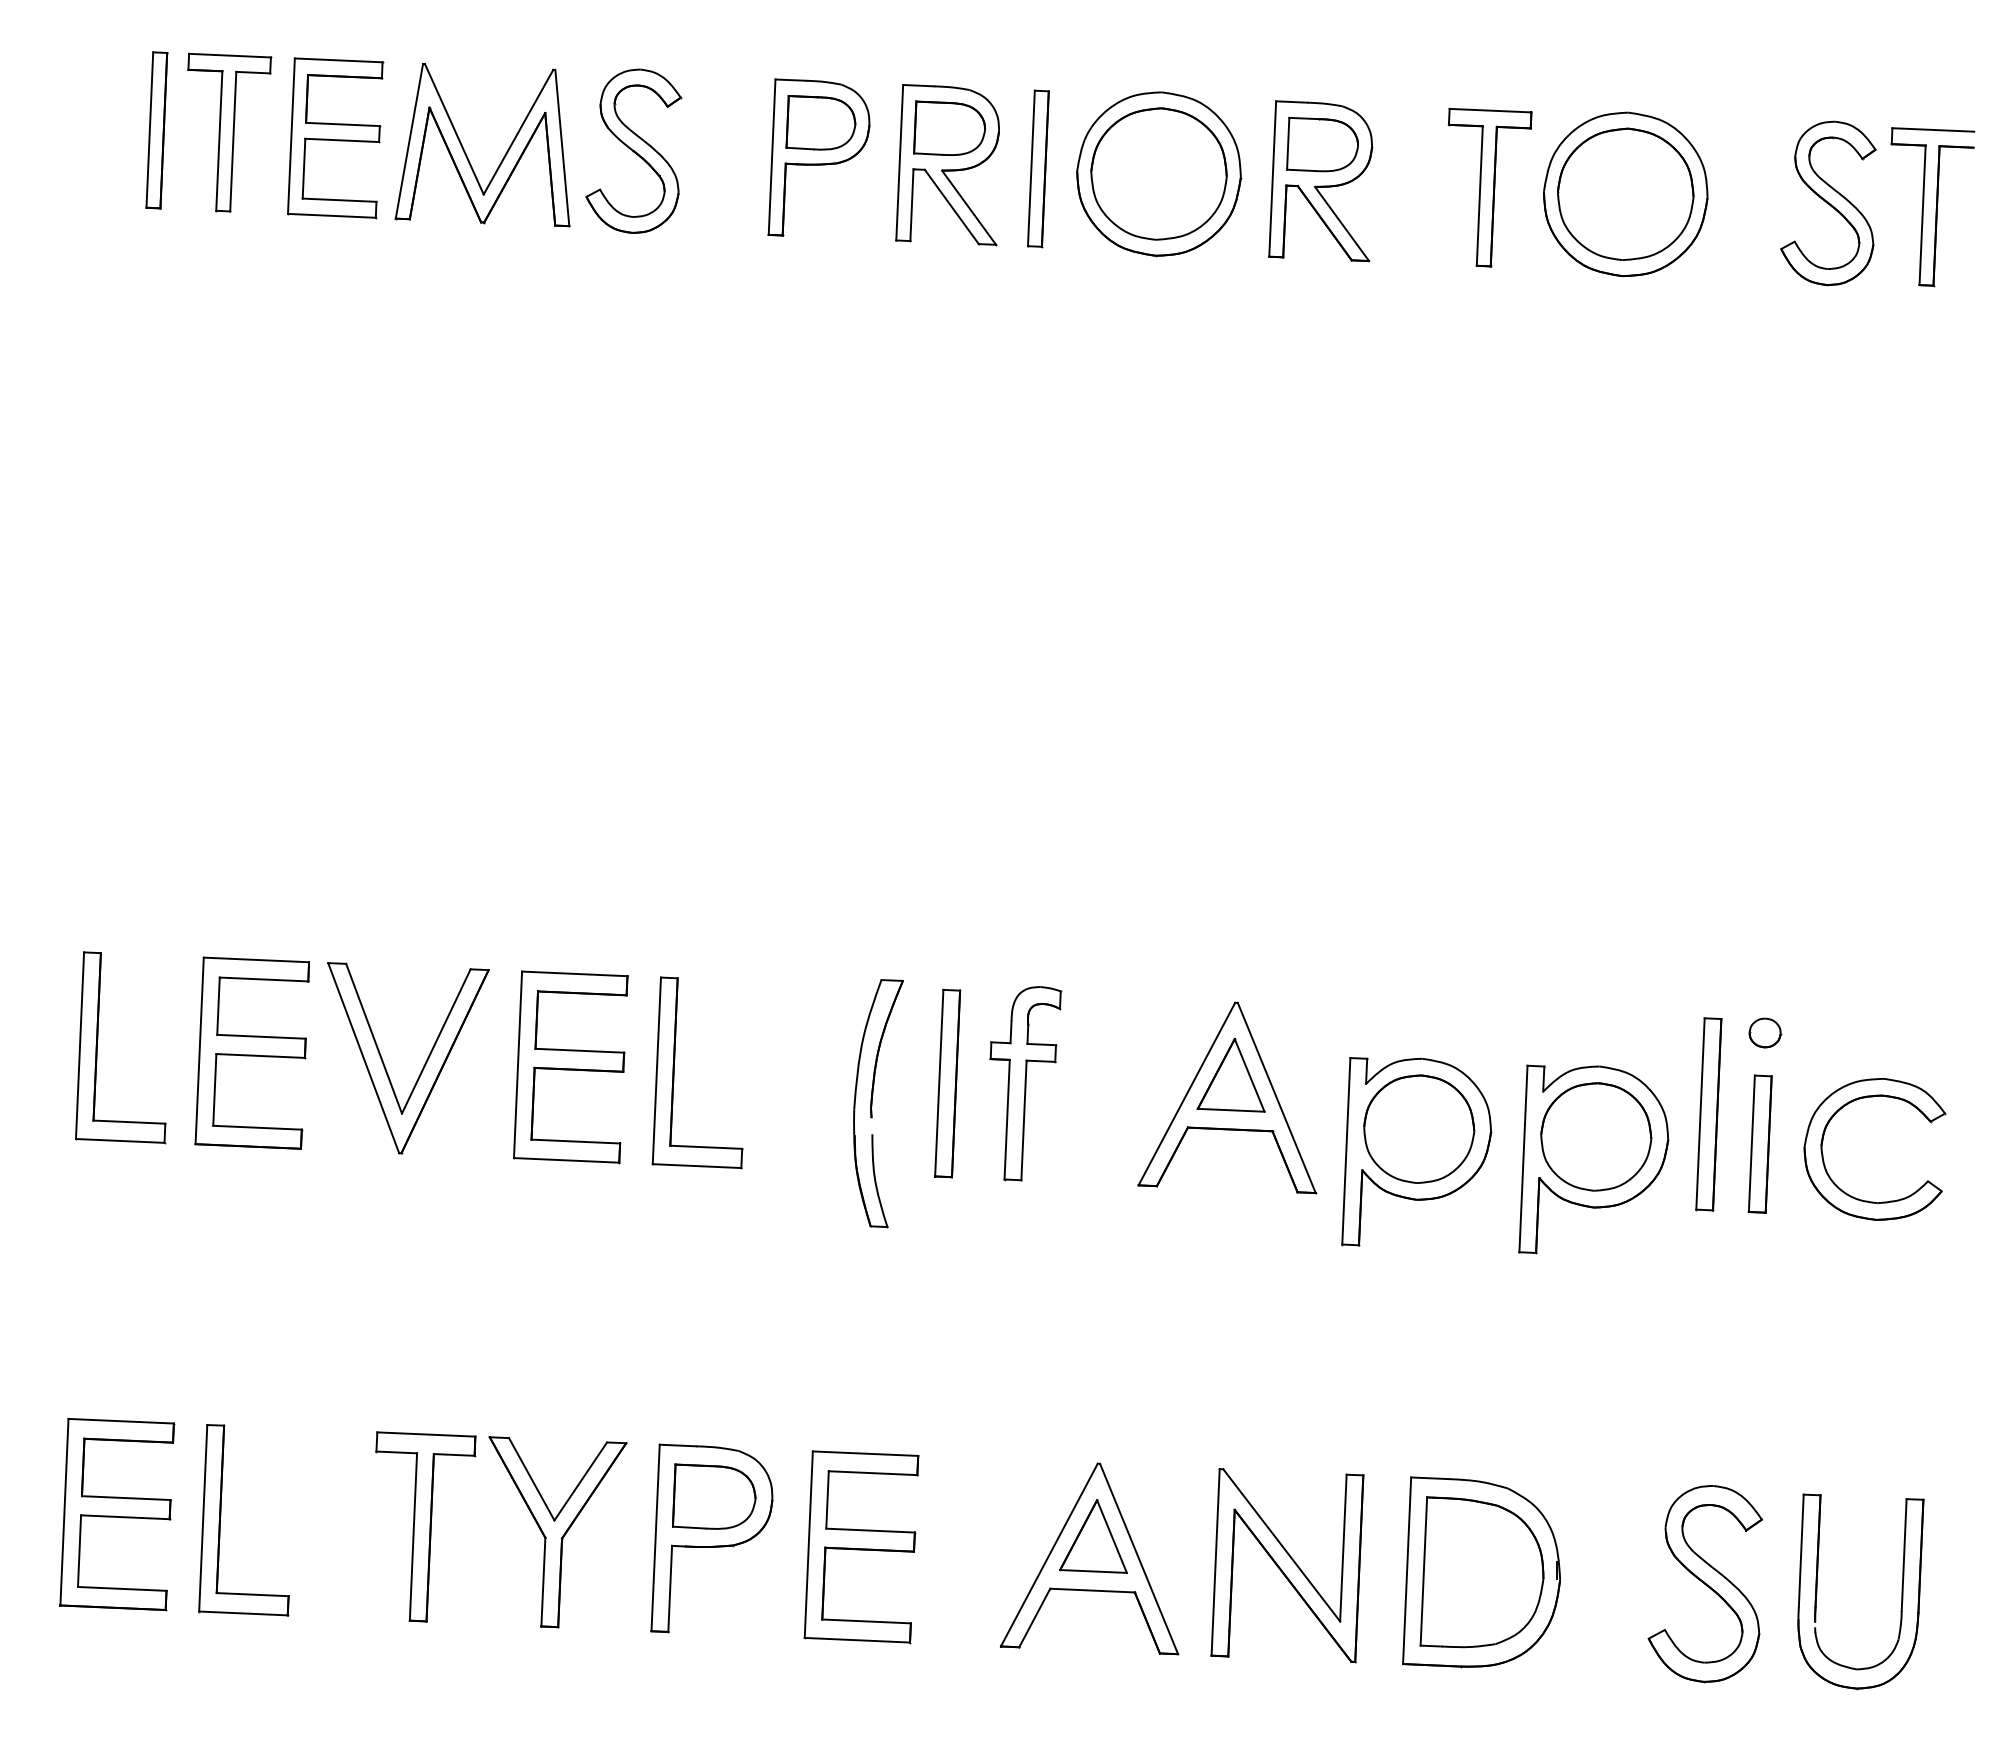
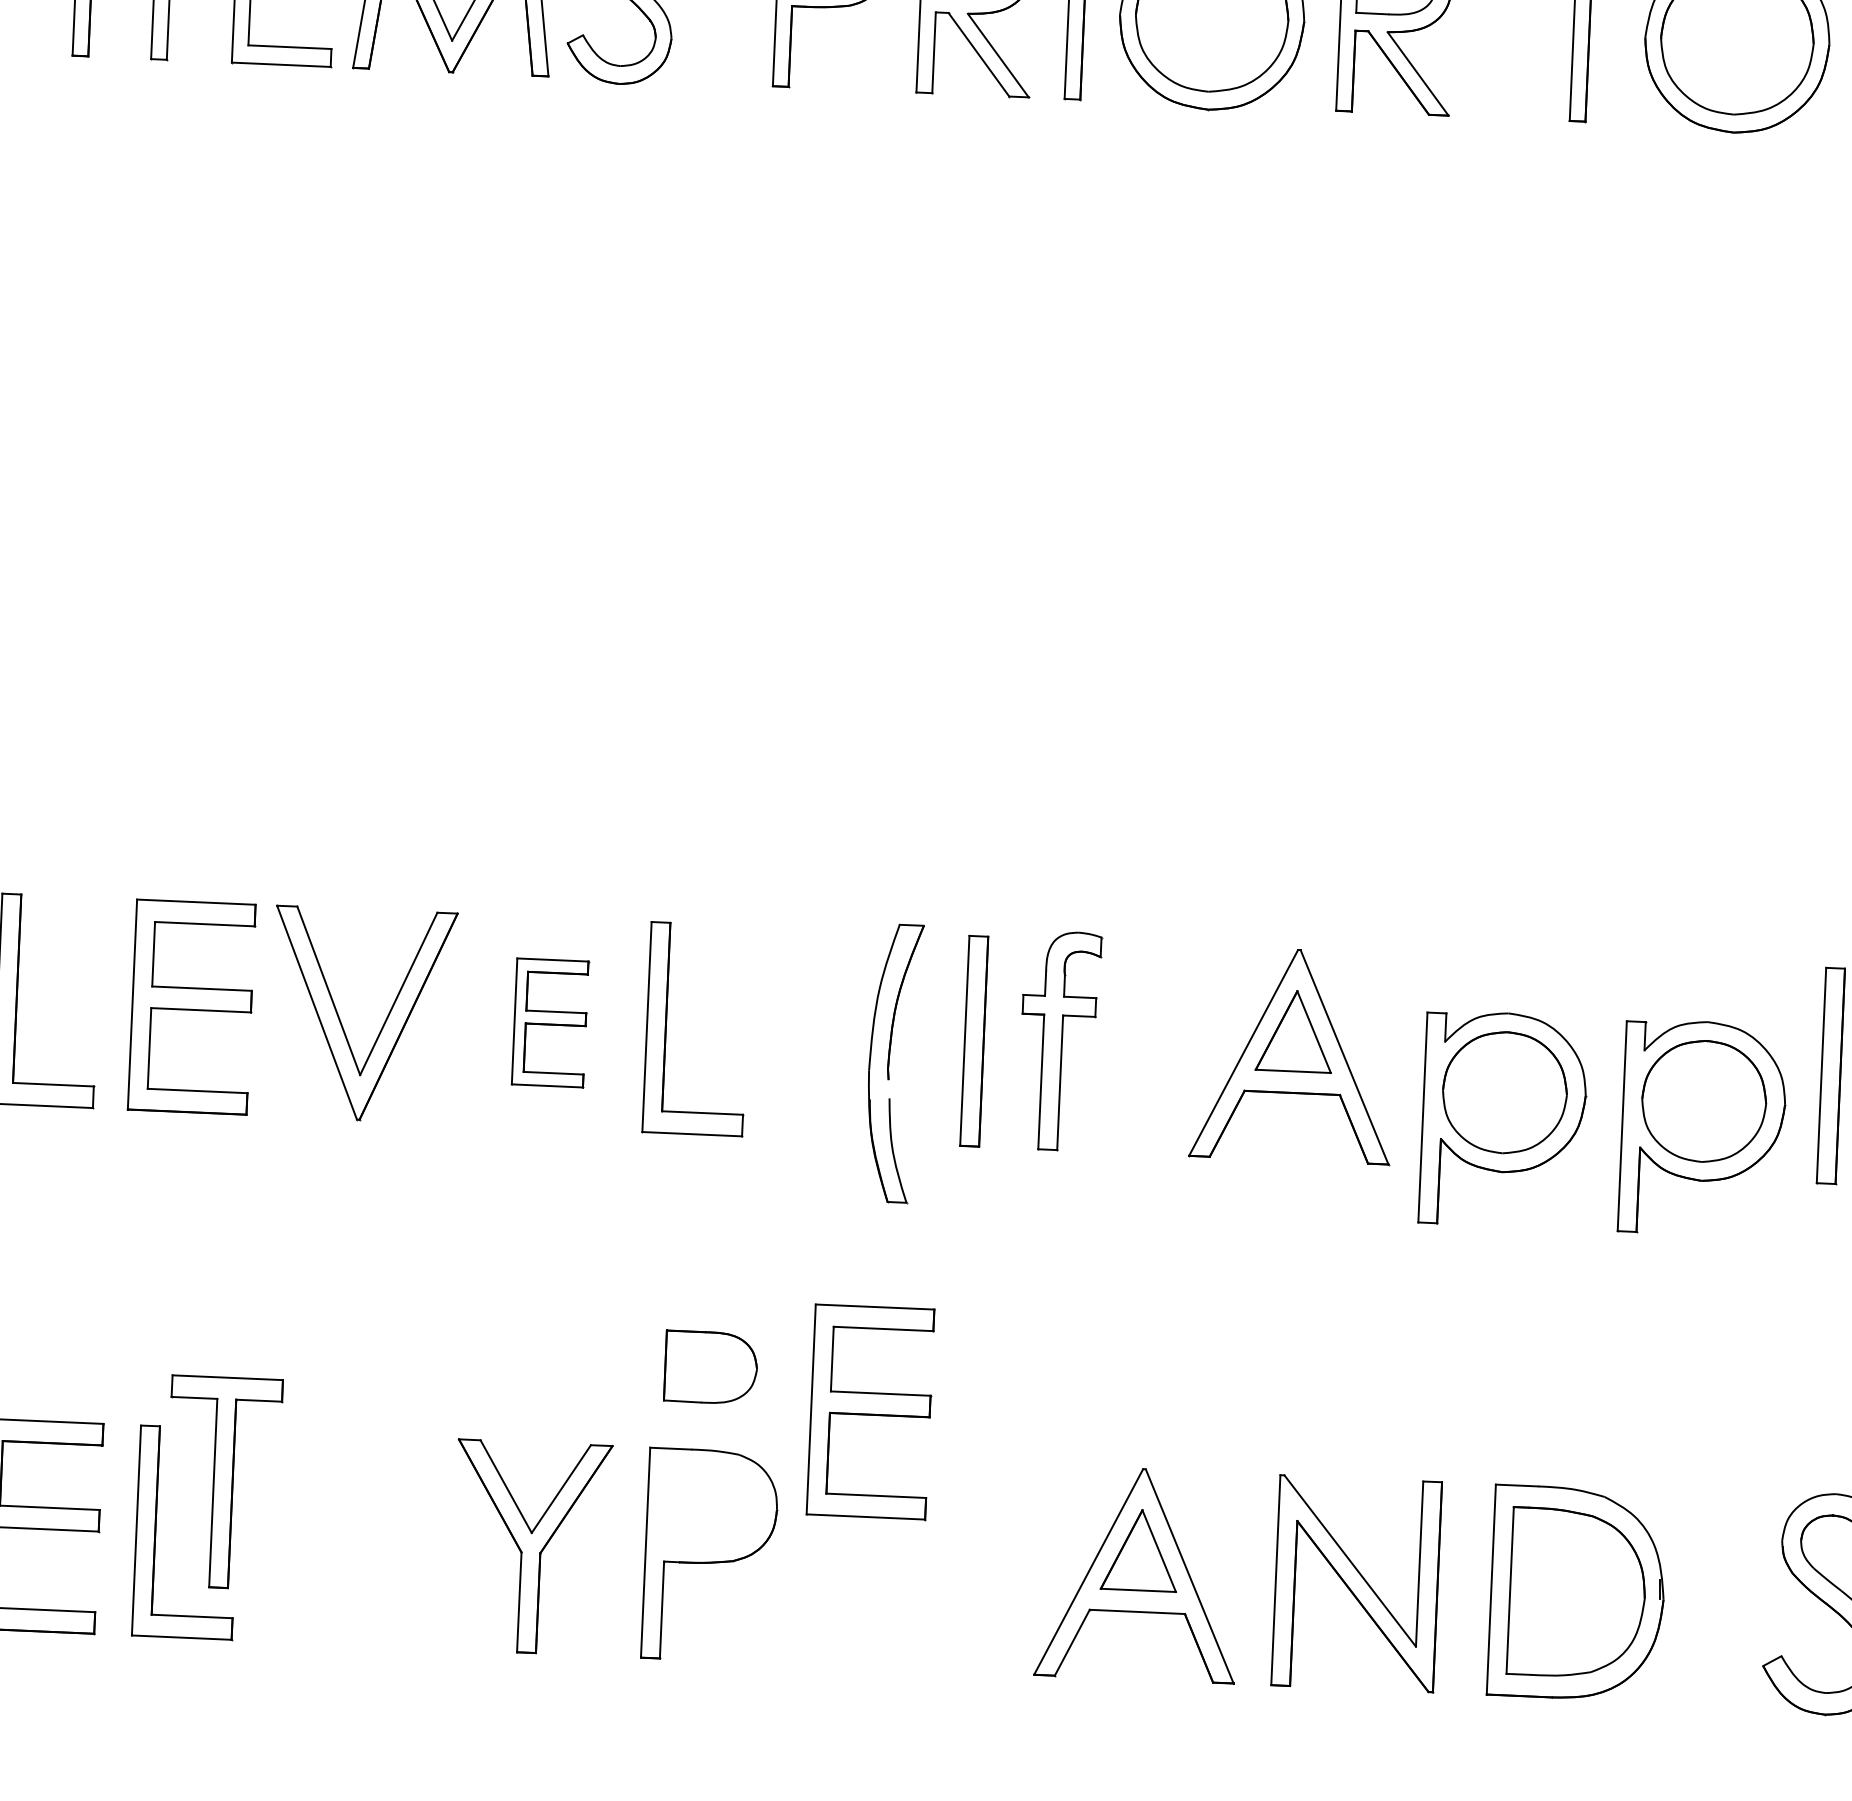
part: (570, 1067) -> (549, 1023), size x0.6
part: (714, 1496) -> (710, 1366), moved
part: (425, 1526) -> (226, 1481), moved
part: (861, 1547) -> (870, 1412), moved

